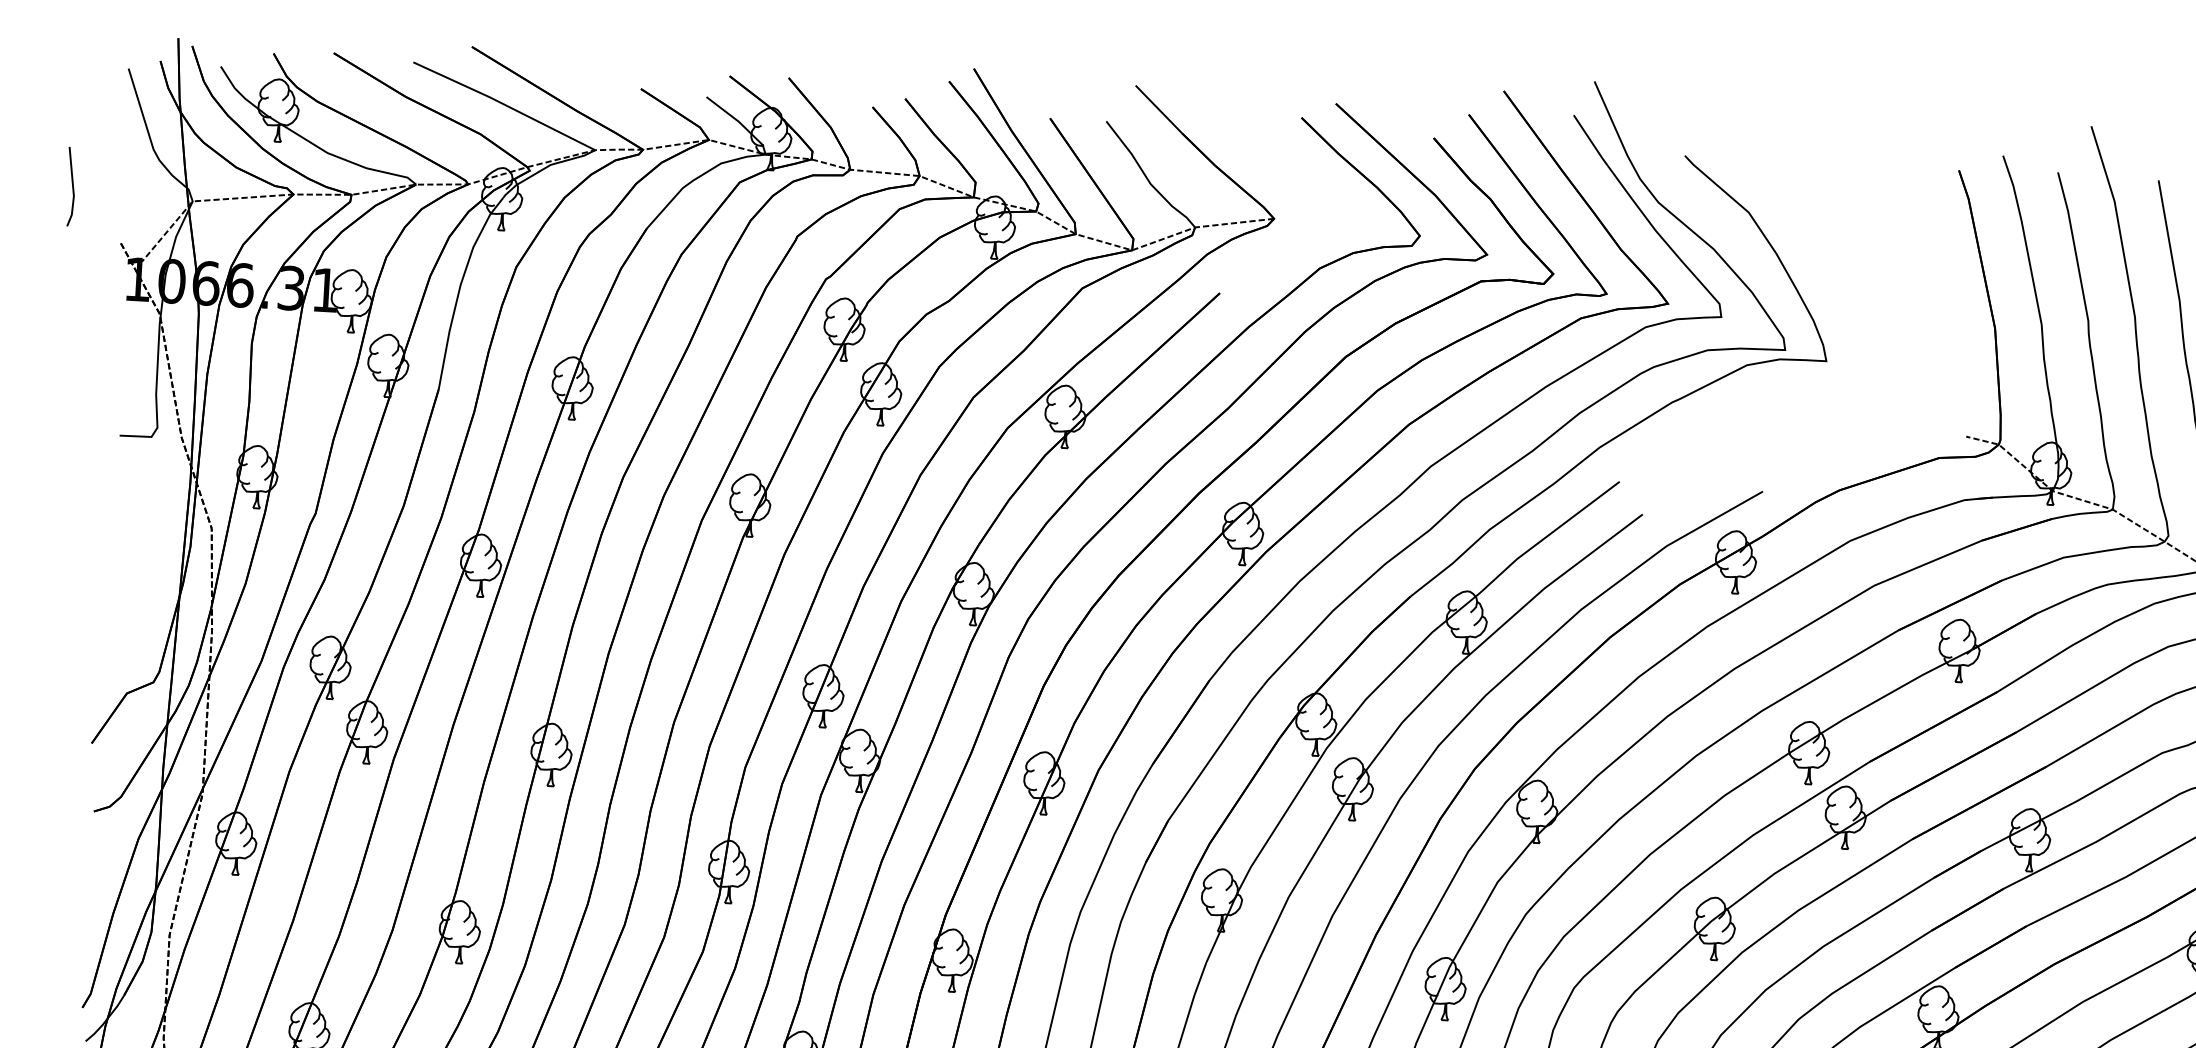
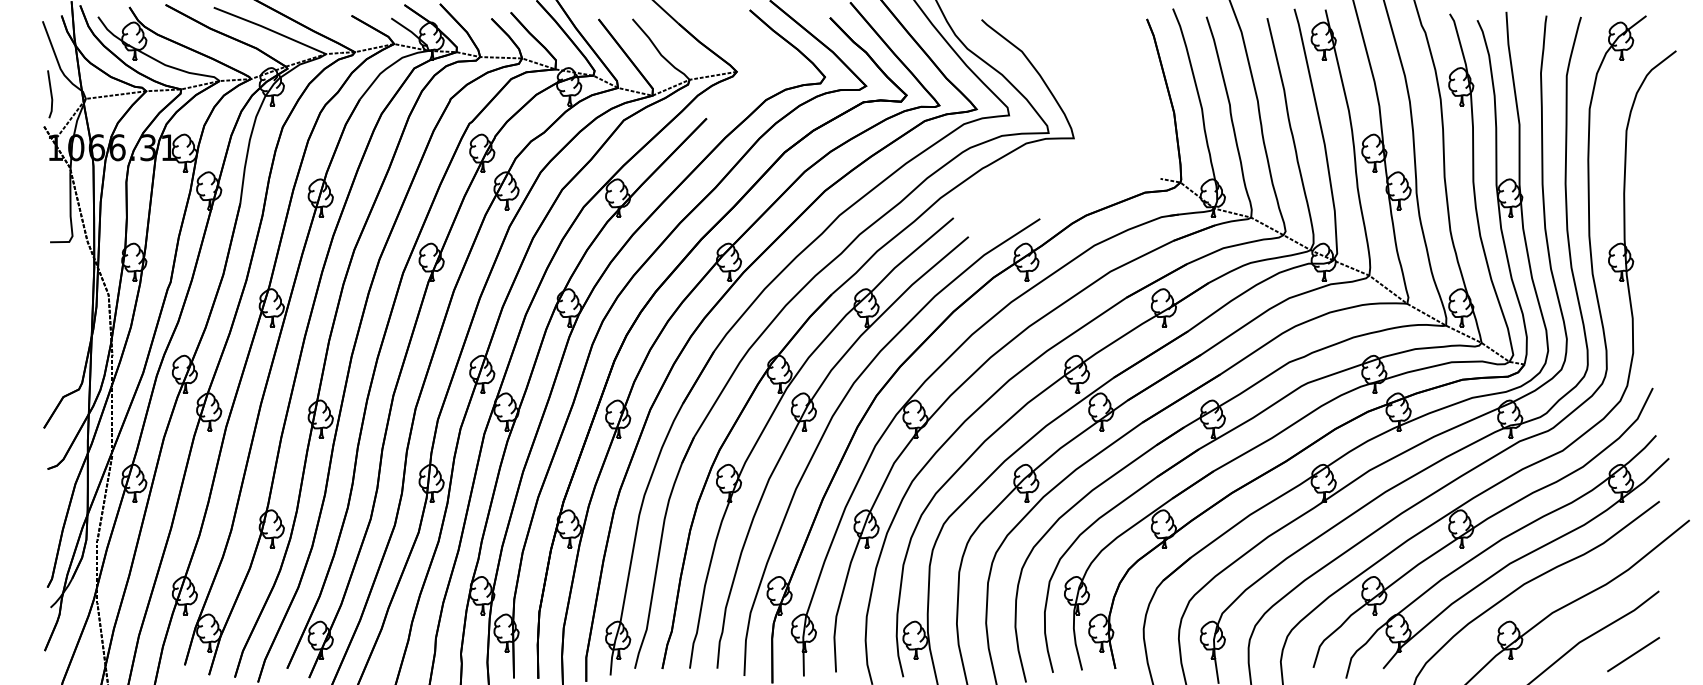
line: (71, 187) -> (50, 94), moved

